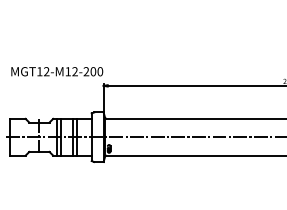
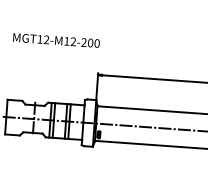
text: (57, 71) -> (56, 40), moved

